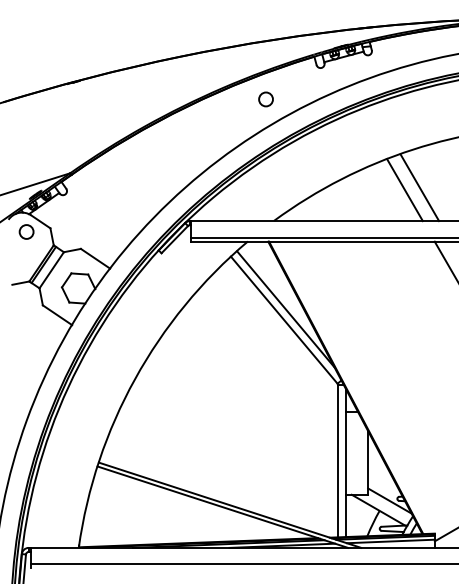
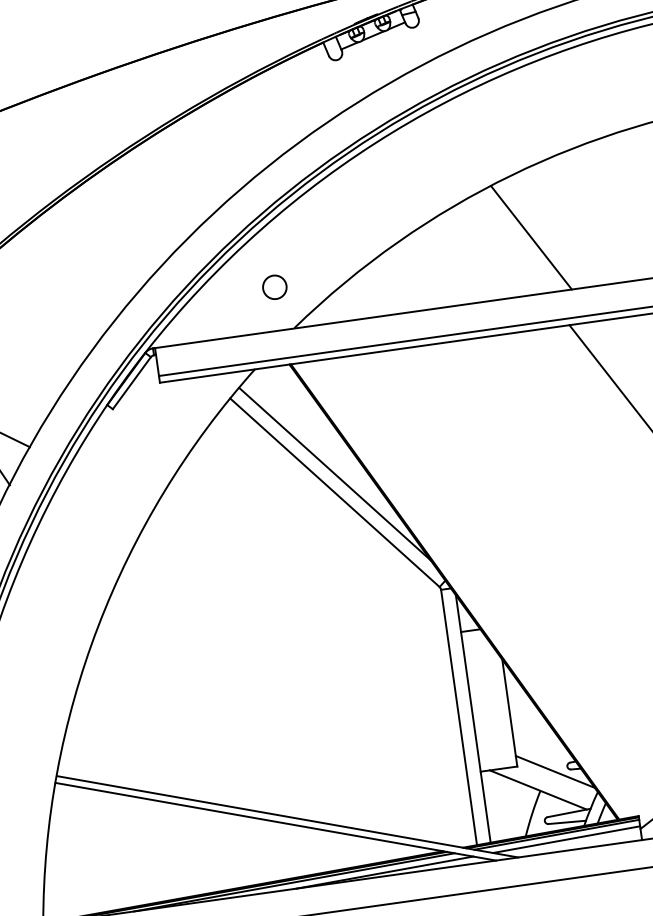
circle: (265, 99) -> (273, 287), moved
line: (404, 190) -> (506, 246), removed

